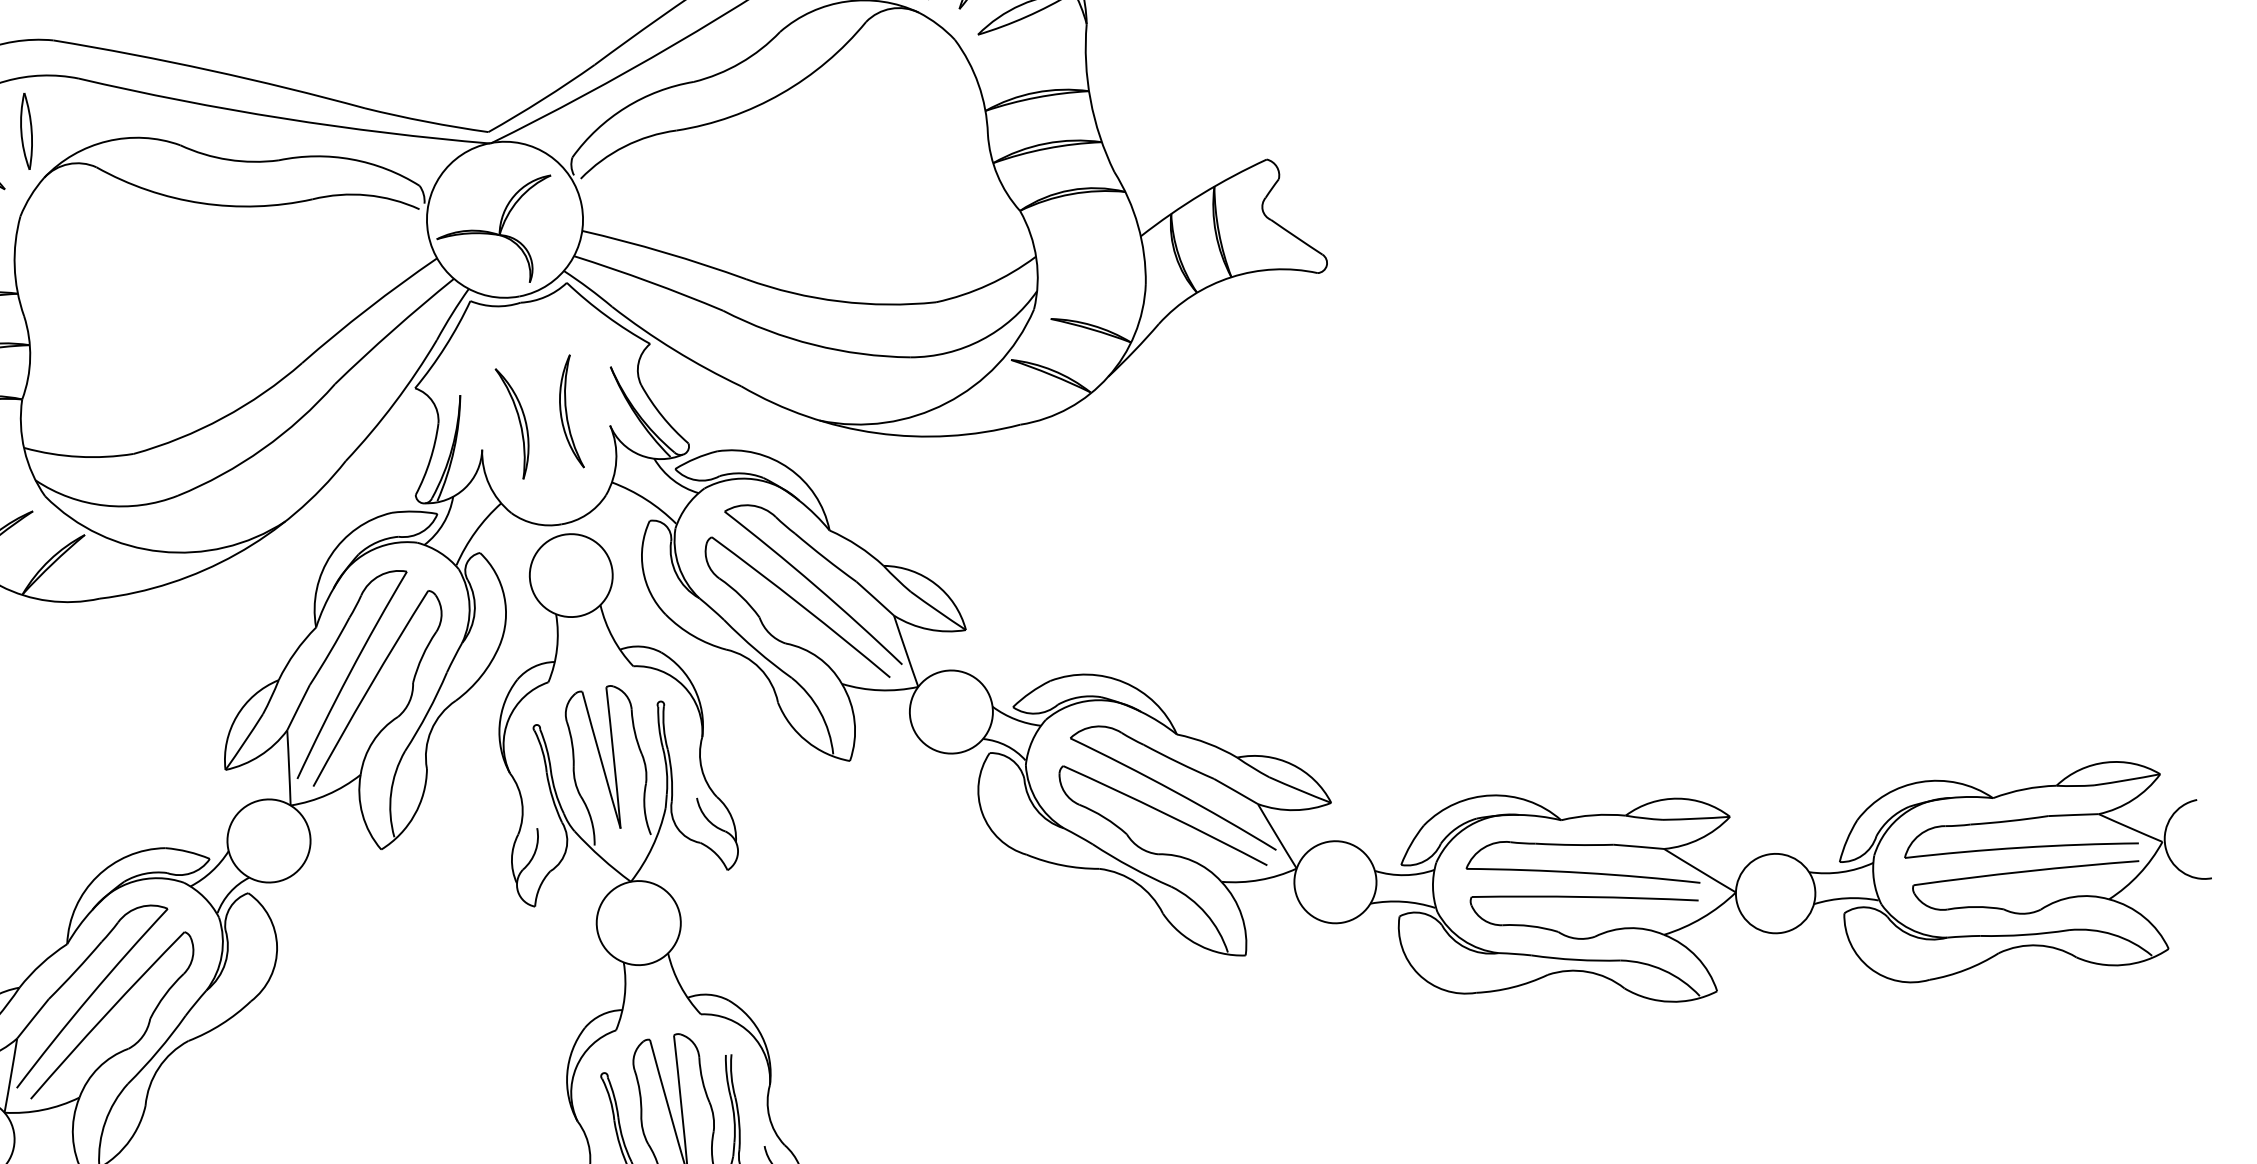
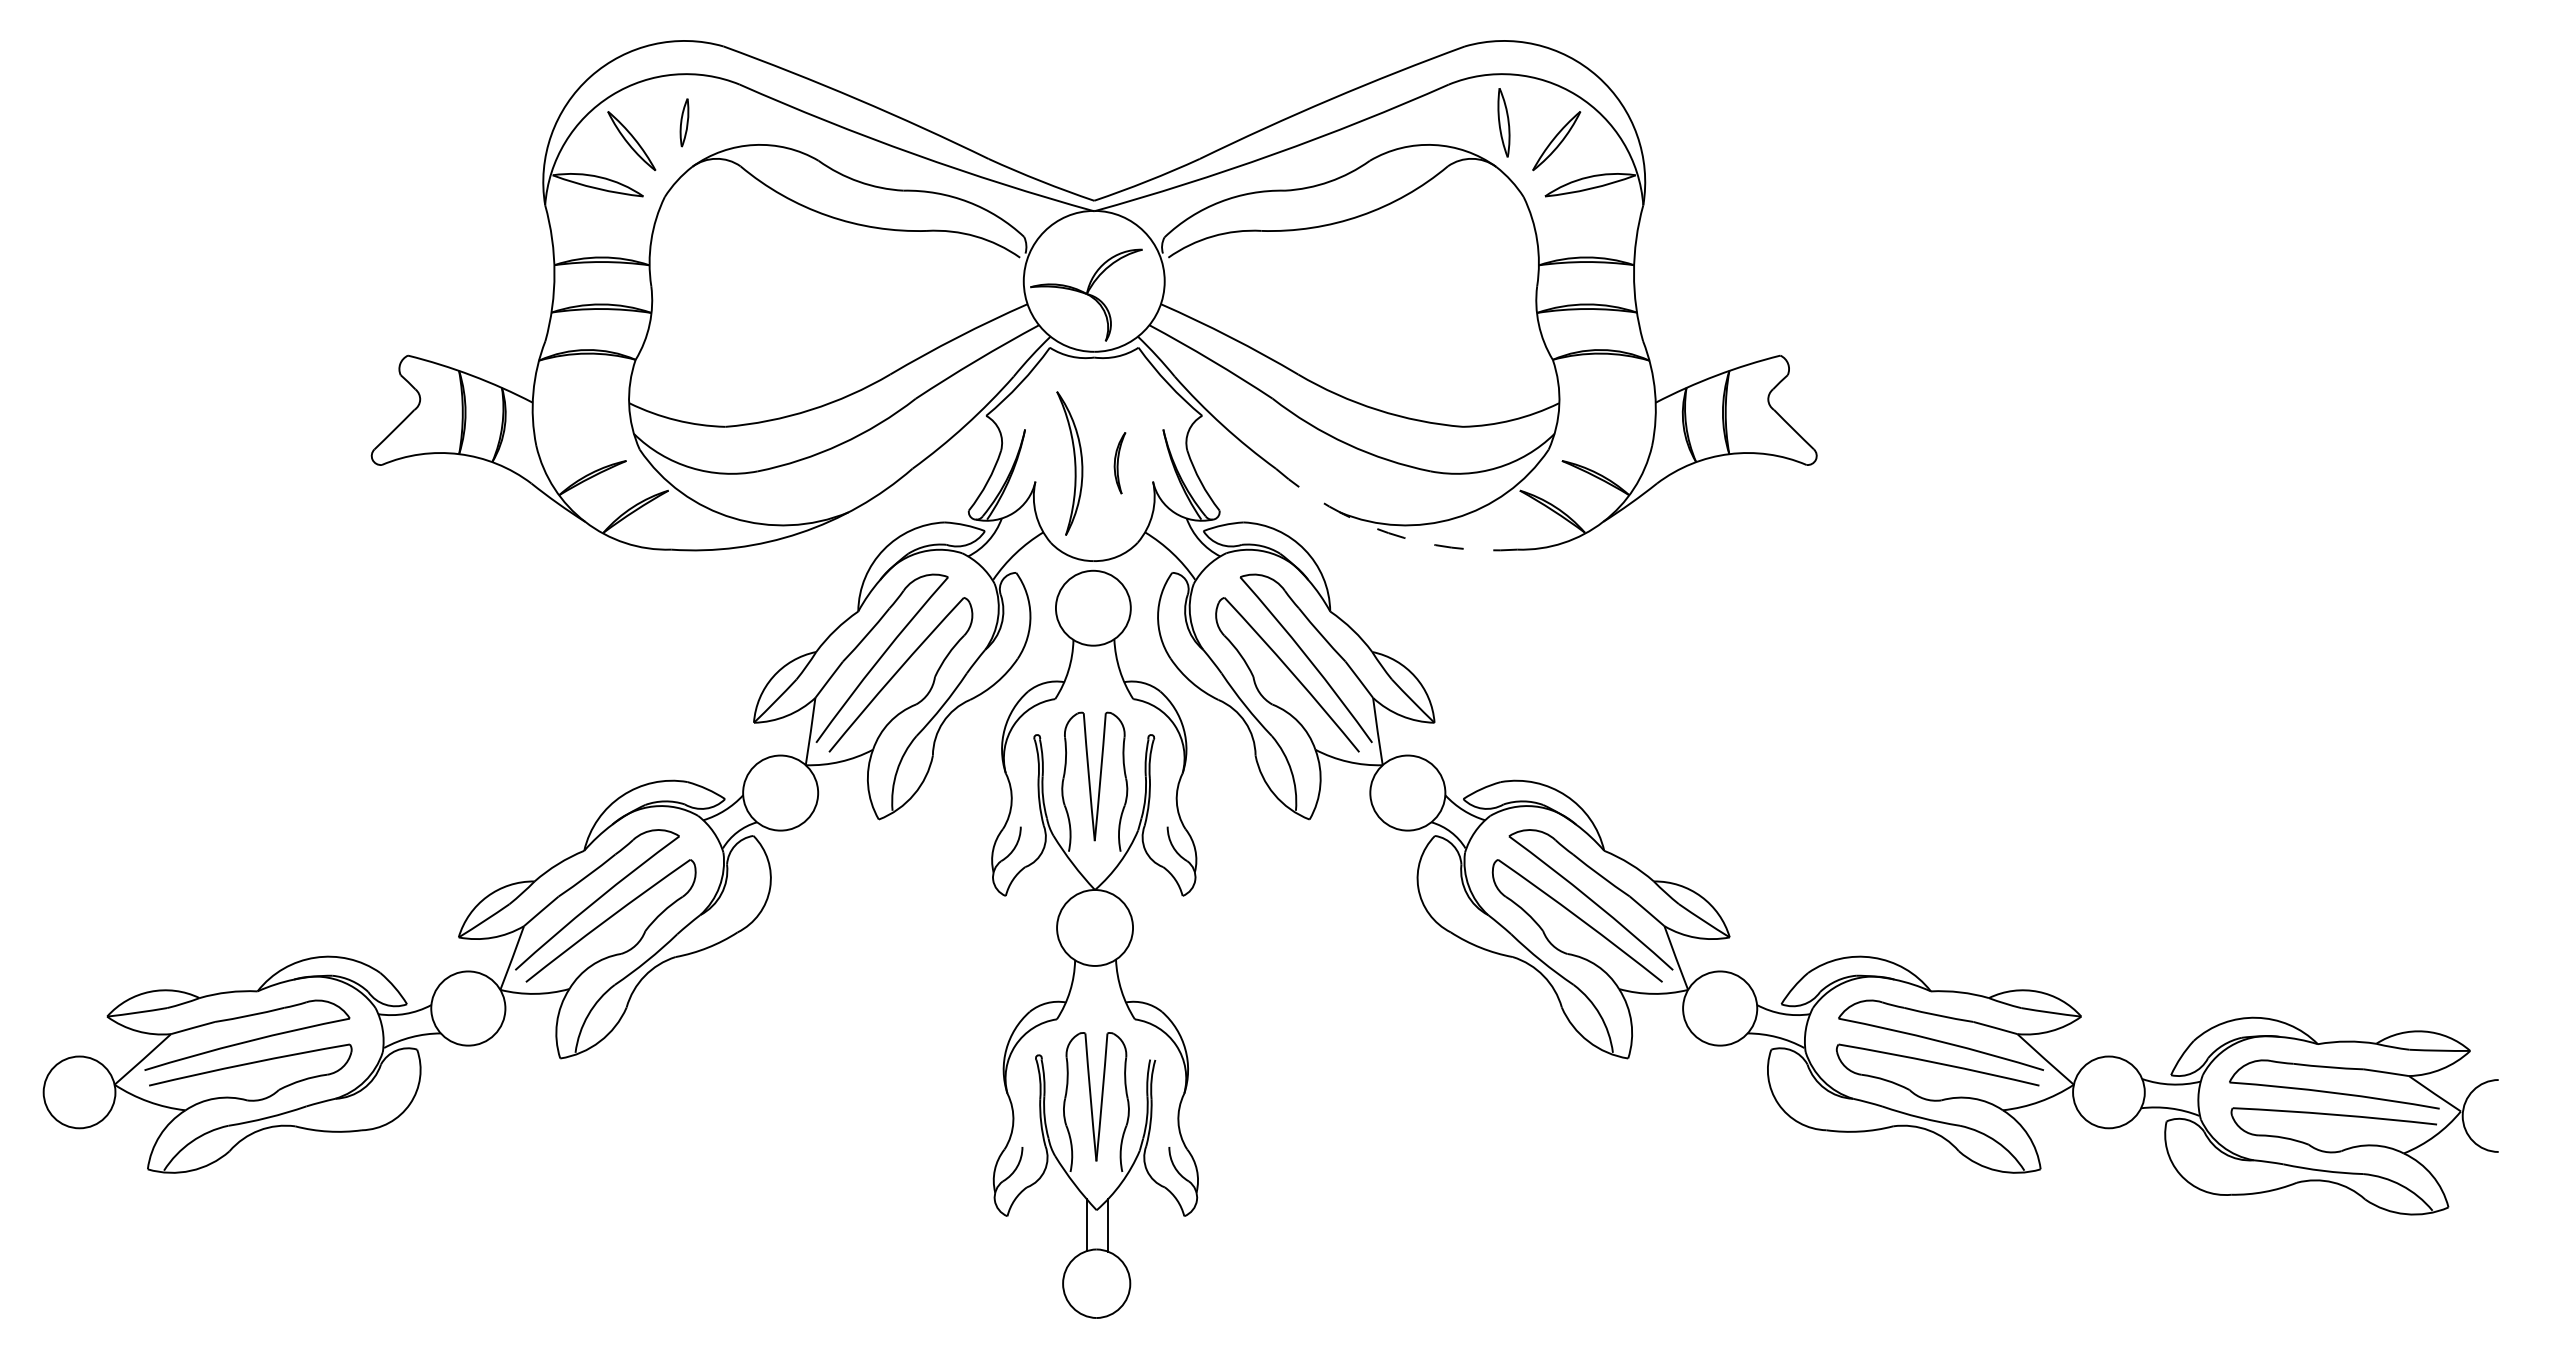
part: (26, 131) -> (684, 122), size x0.7
part: (569, 411) -> (1119, 462), size x0.6
part: (515, 421) -> (1069, 462), size x1.4
arc: (876, 433) -> (1388, 533), solid -> dashed

